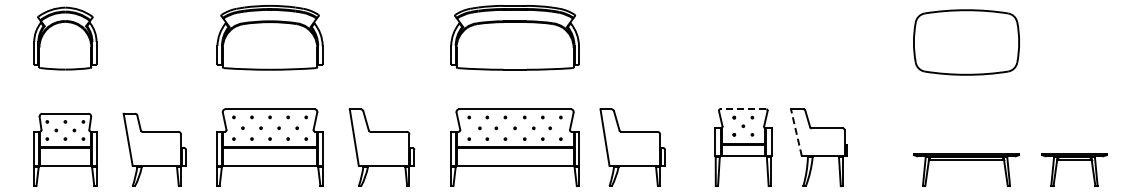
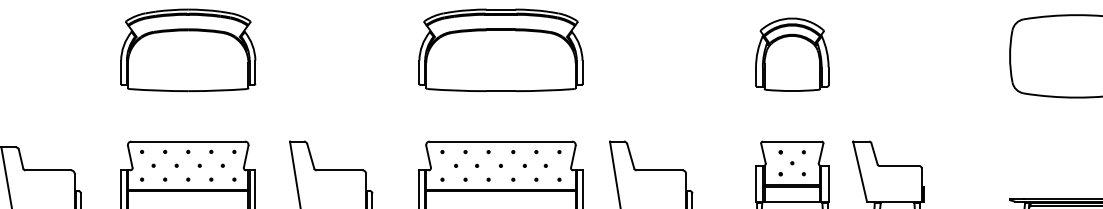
part: (743, 41) -> (792, 55), added
line: (743, 109) -> (792, 141), dashed -> solid
line: (796, 132) -> (860, 171), dashed -> solid

